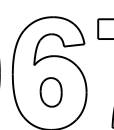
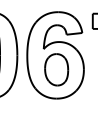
part: (50, 91) -> (56, 69), size x1.43

